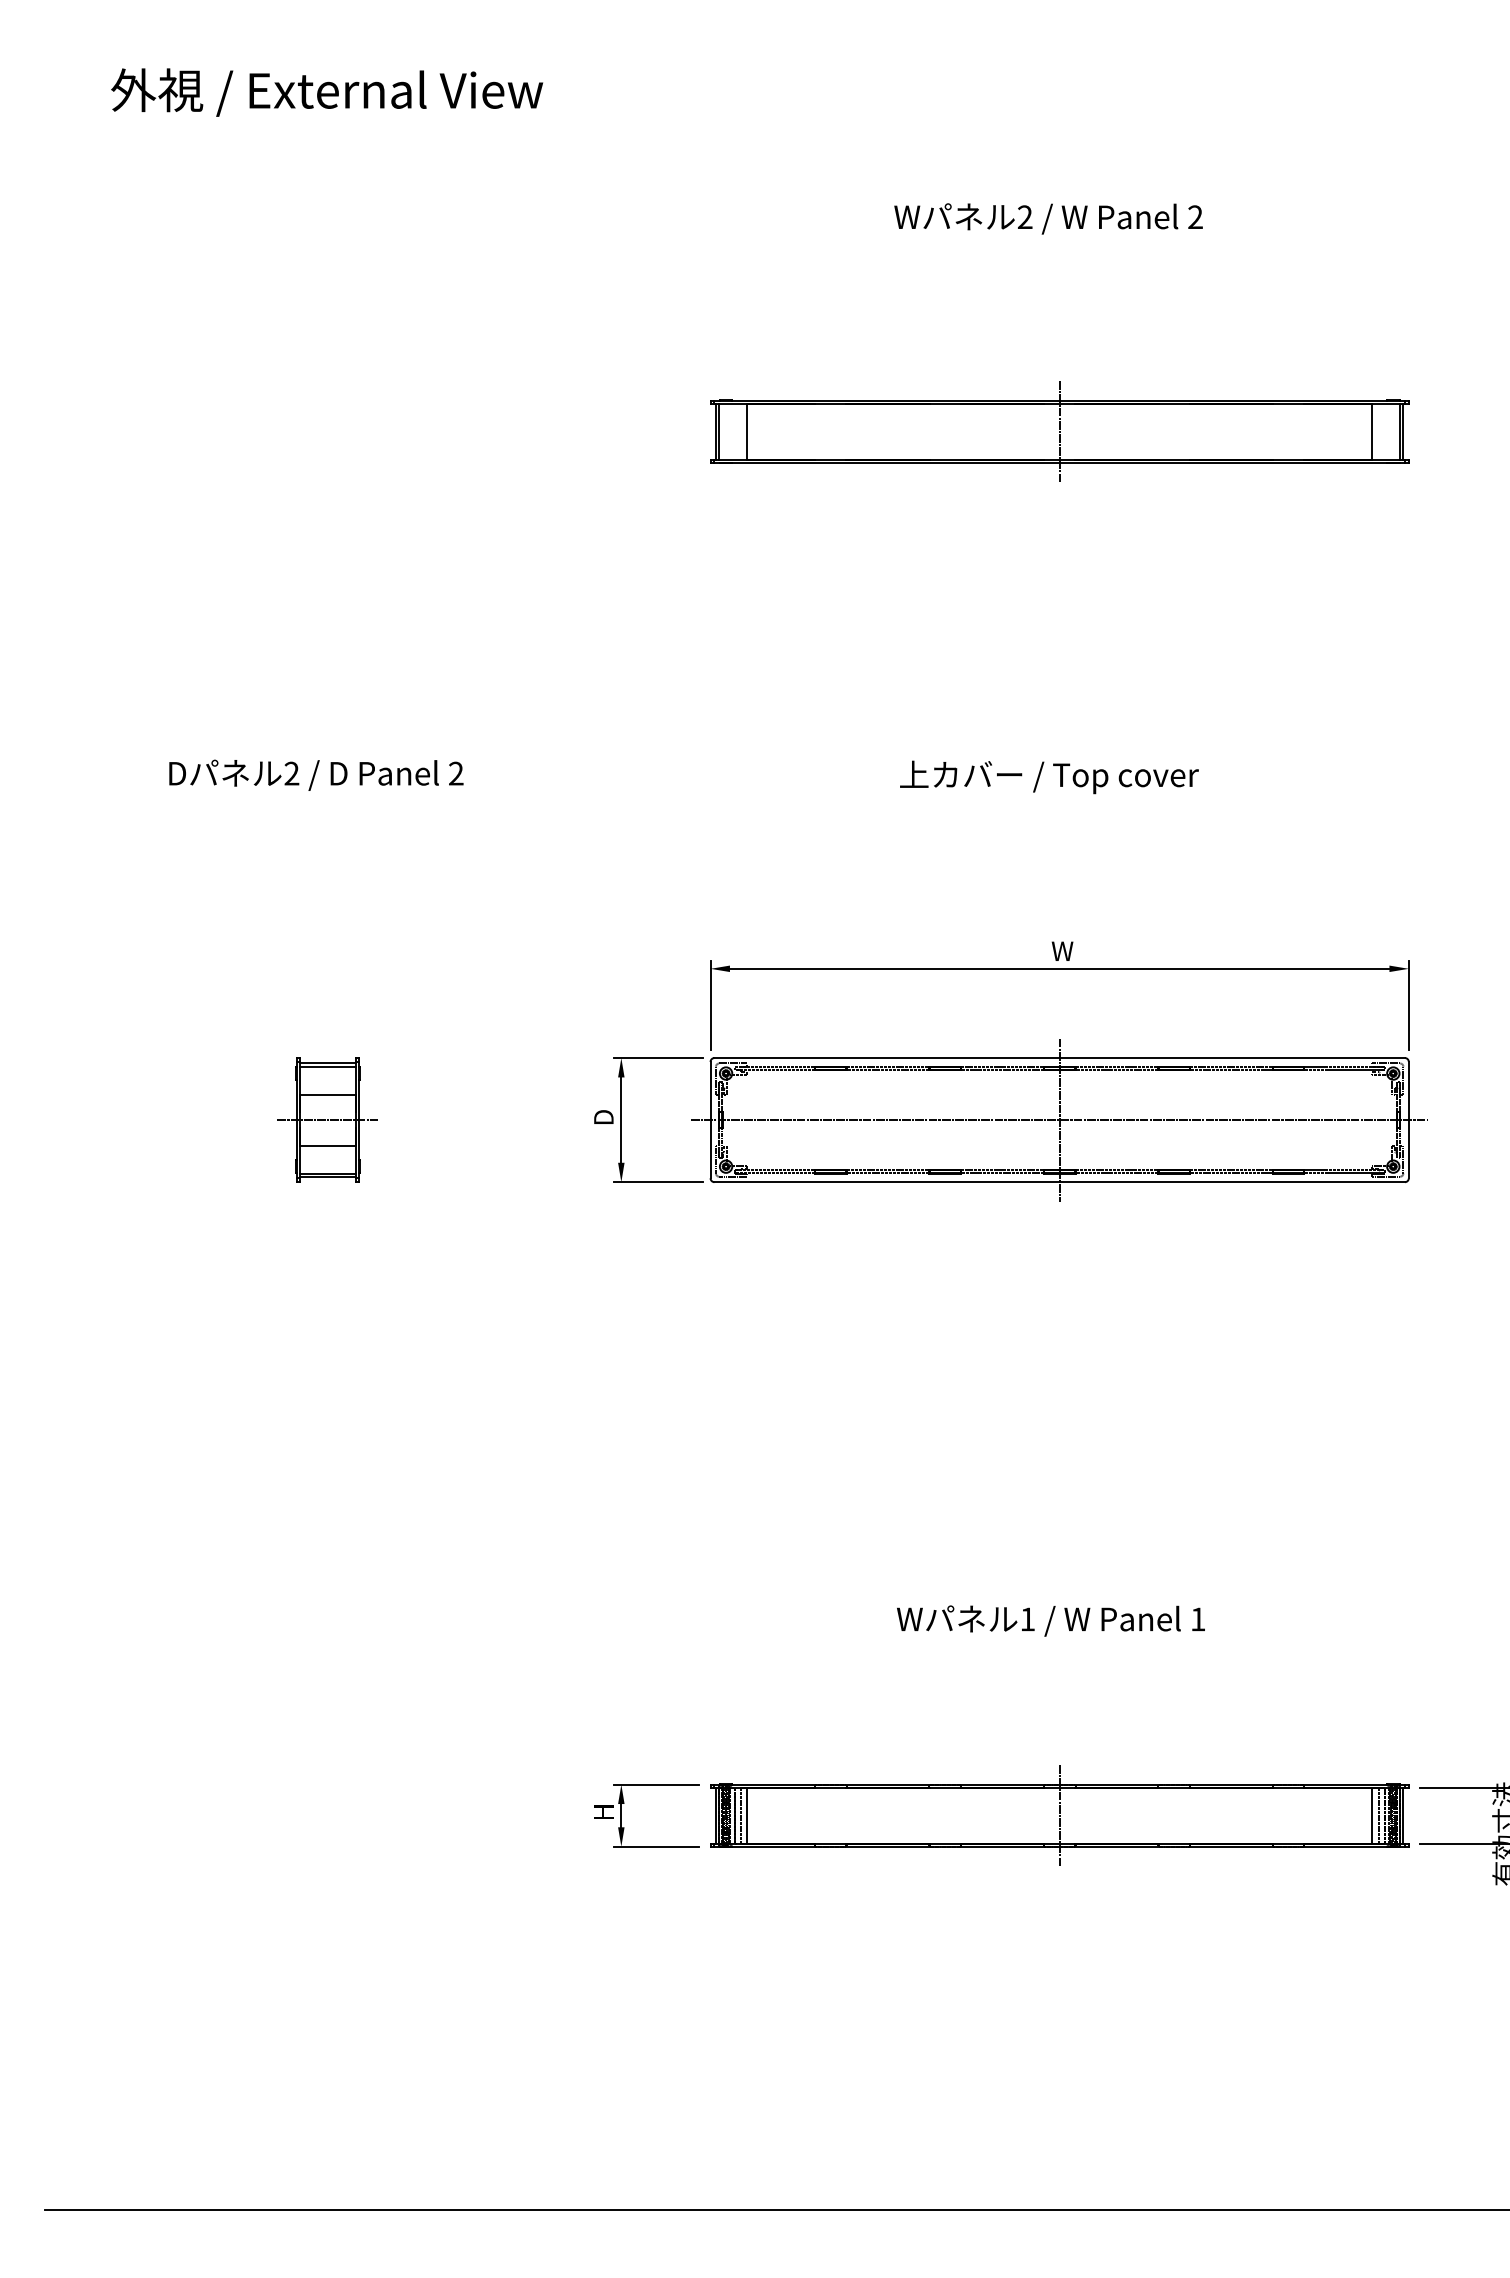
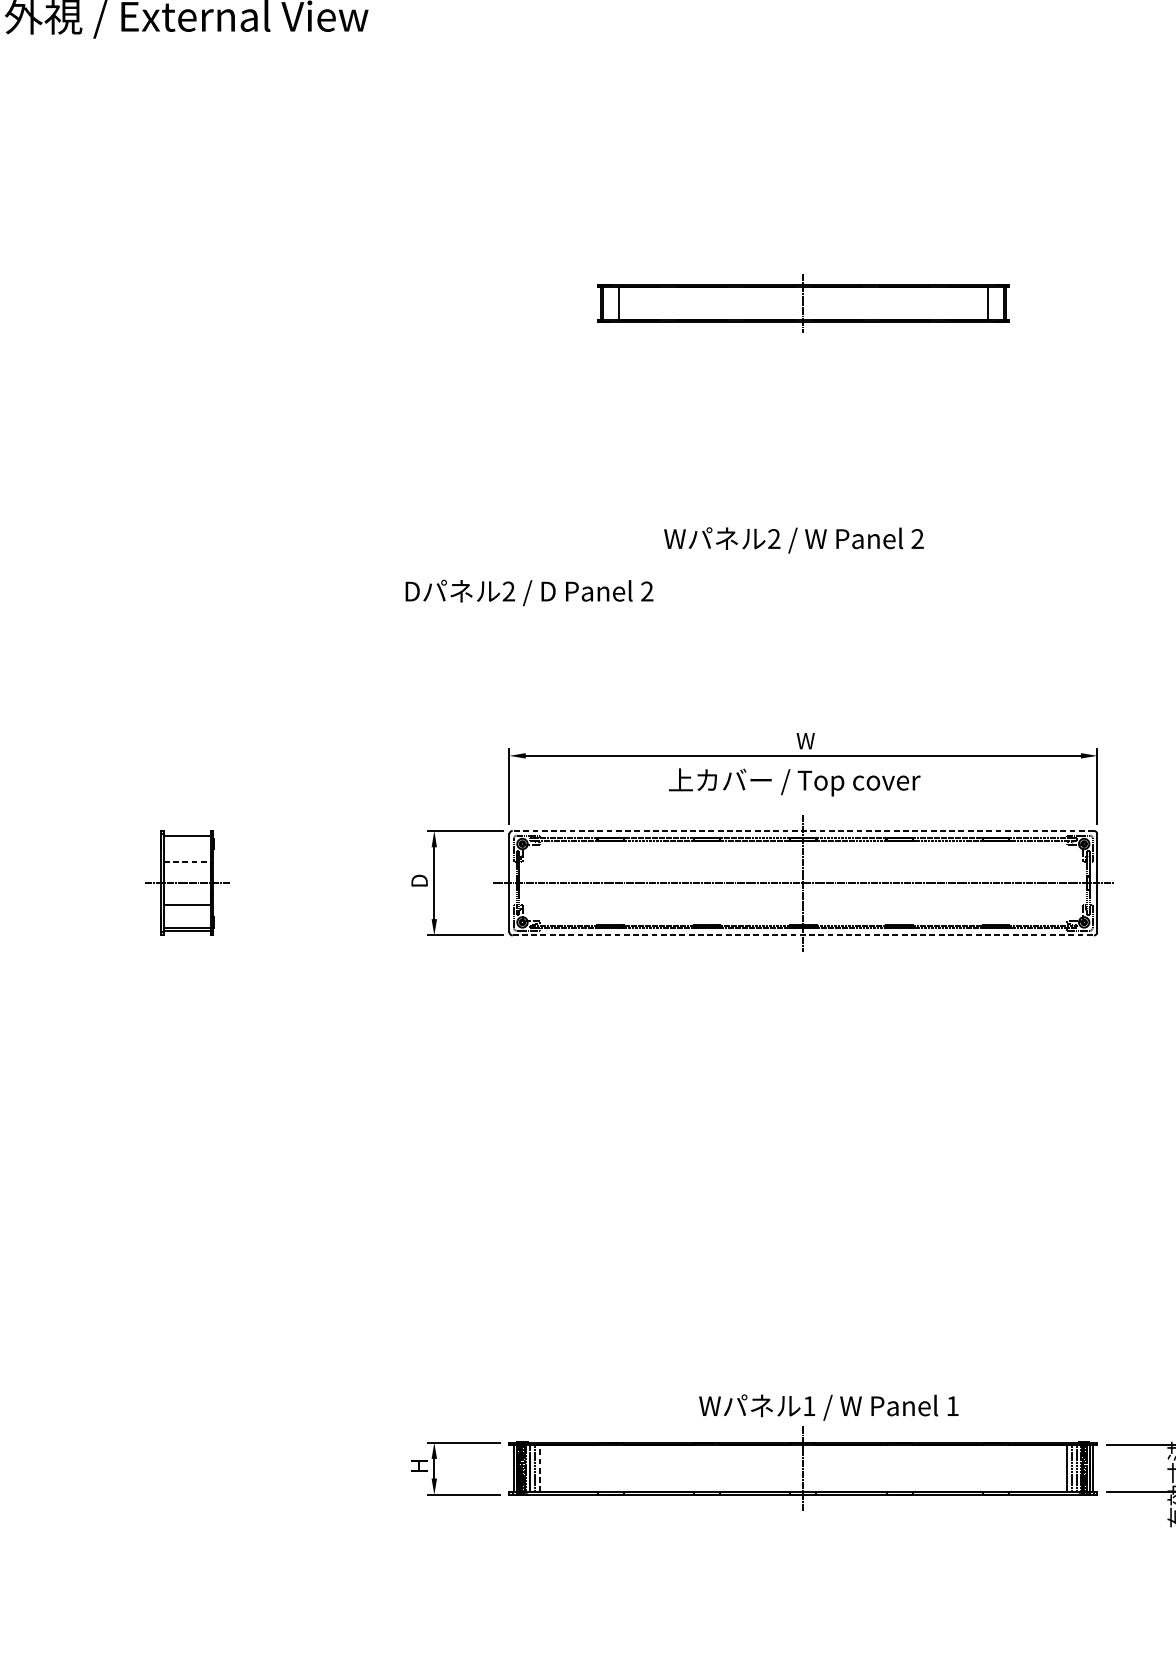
text: (1048, 218) -> (793, 540), moved
part: (1059, 431) -> (803, 303), size x0.7
text: (316, 774) -> (529, 592), moved
text: (1049, 777) -> (794, 782), moved
line: (1059, 1058) -> (803, 831), solid -> dashed
line: (327, 1066) -> (186, 838), removed
line: (327, 1094) -> (186, 861), solid -> dashed
line: (1060, 1182) -> (804, 935), solid -> dashed
text: (1050, 1620) -> (828, 1407), moved
line: (747, 1815) -> (540, 1468), solid -> dashed

